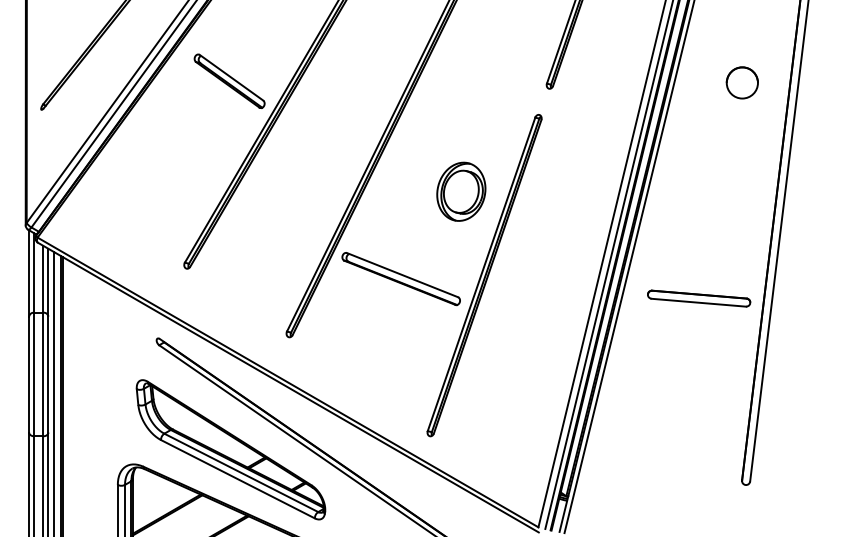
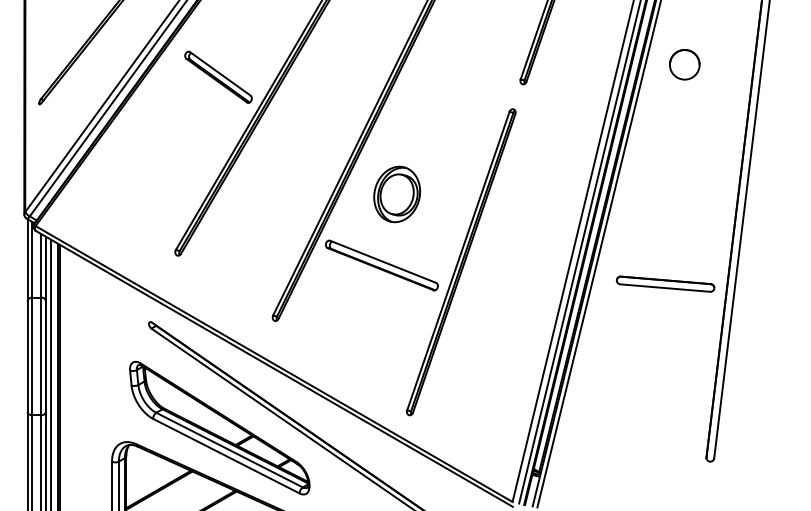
circle: (742, 82) -> (684, 64), moved
part: (460, 191) -> (396, 194), moved

